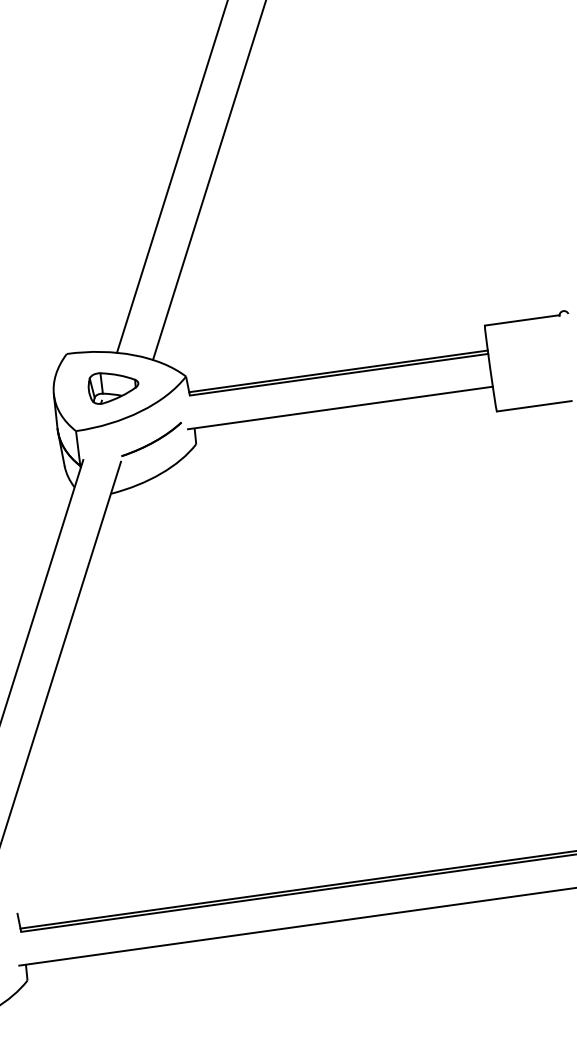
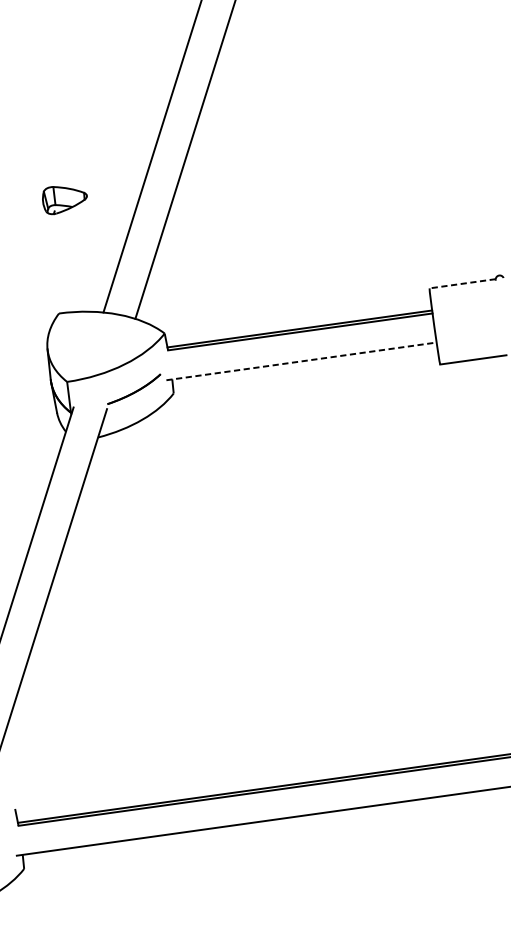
line: (522, 320) -> (462, 283), solid -> dashed
part: (113, 388) -> (64, 200), moved
line: (340, 407) -> (301, 360), solid -> dashed

